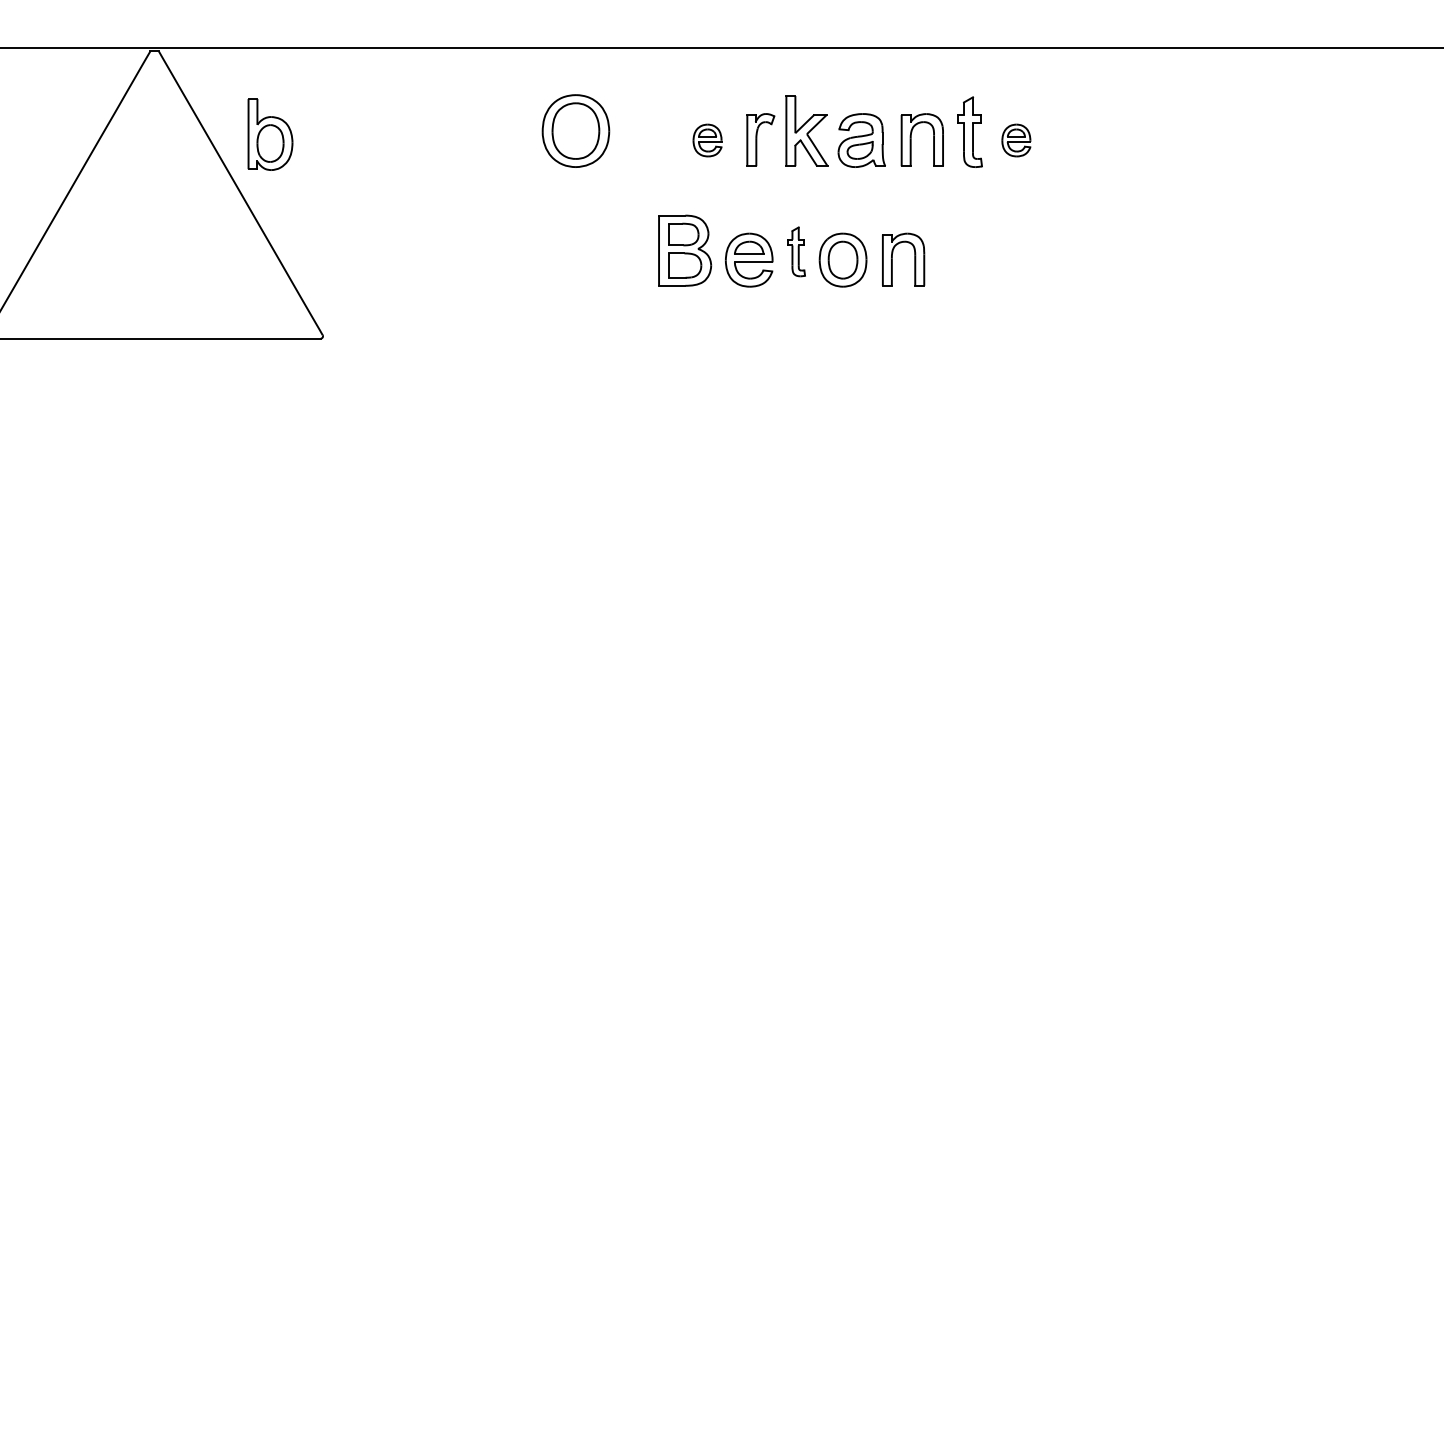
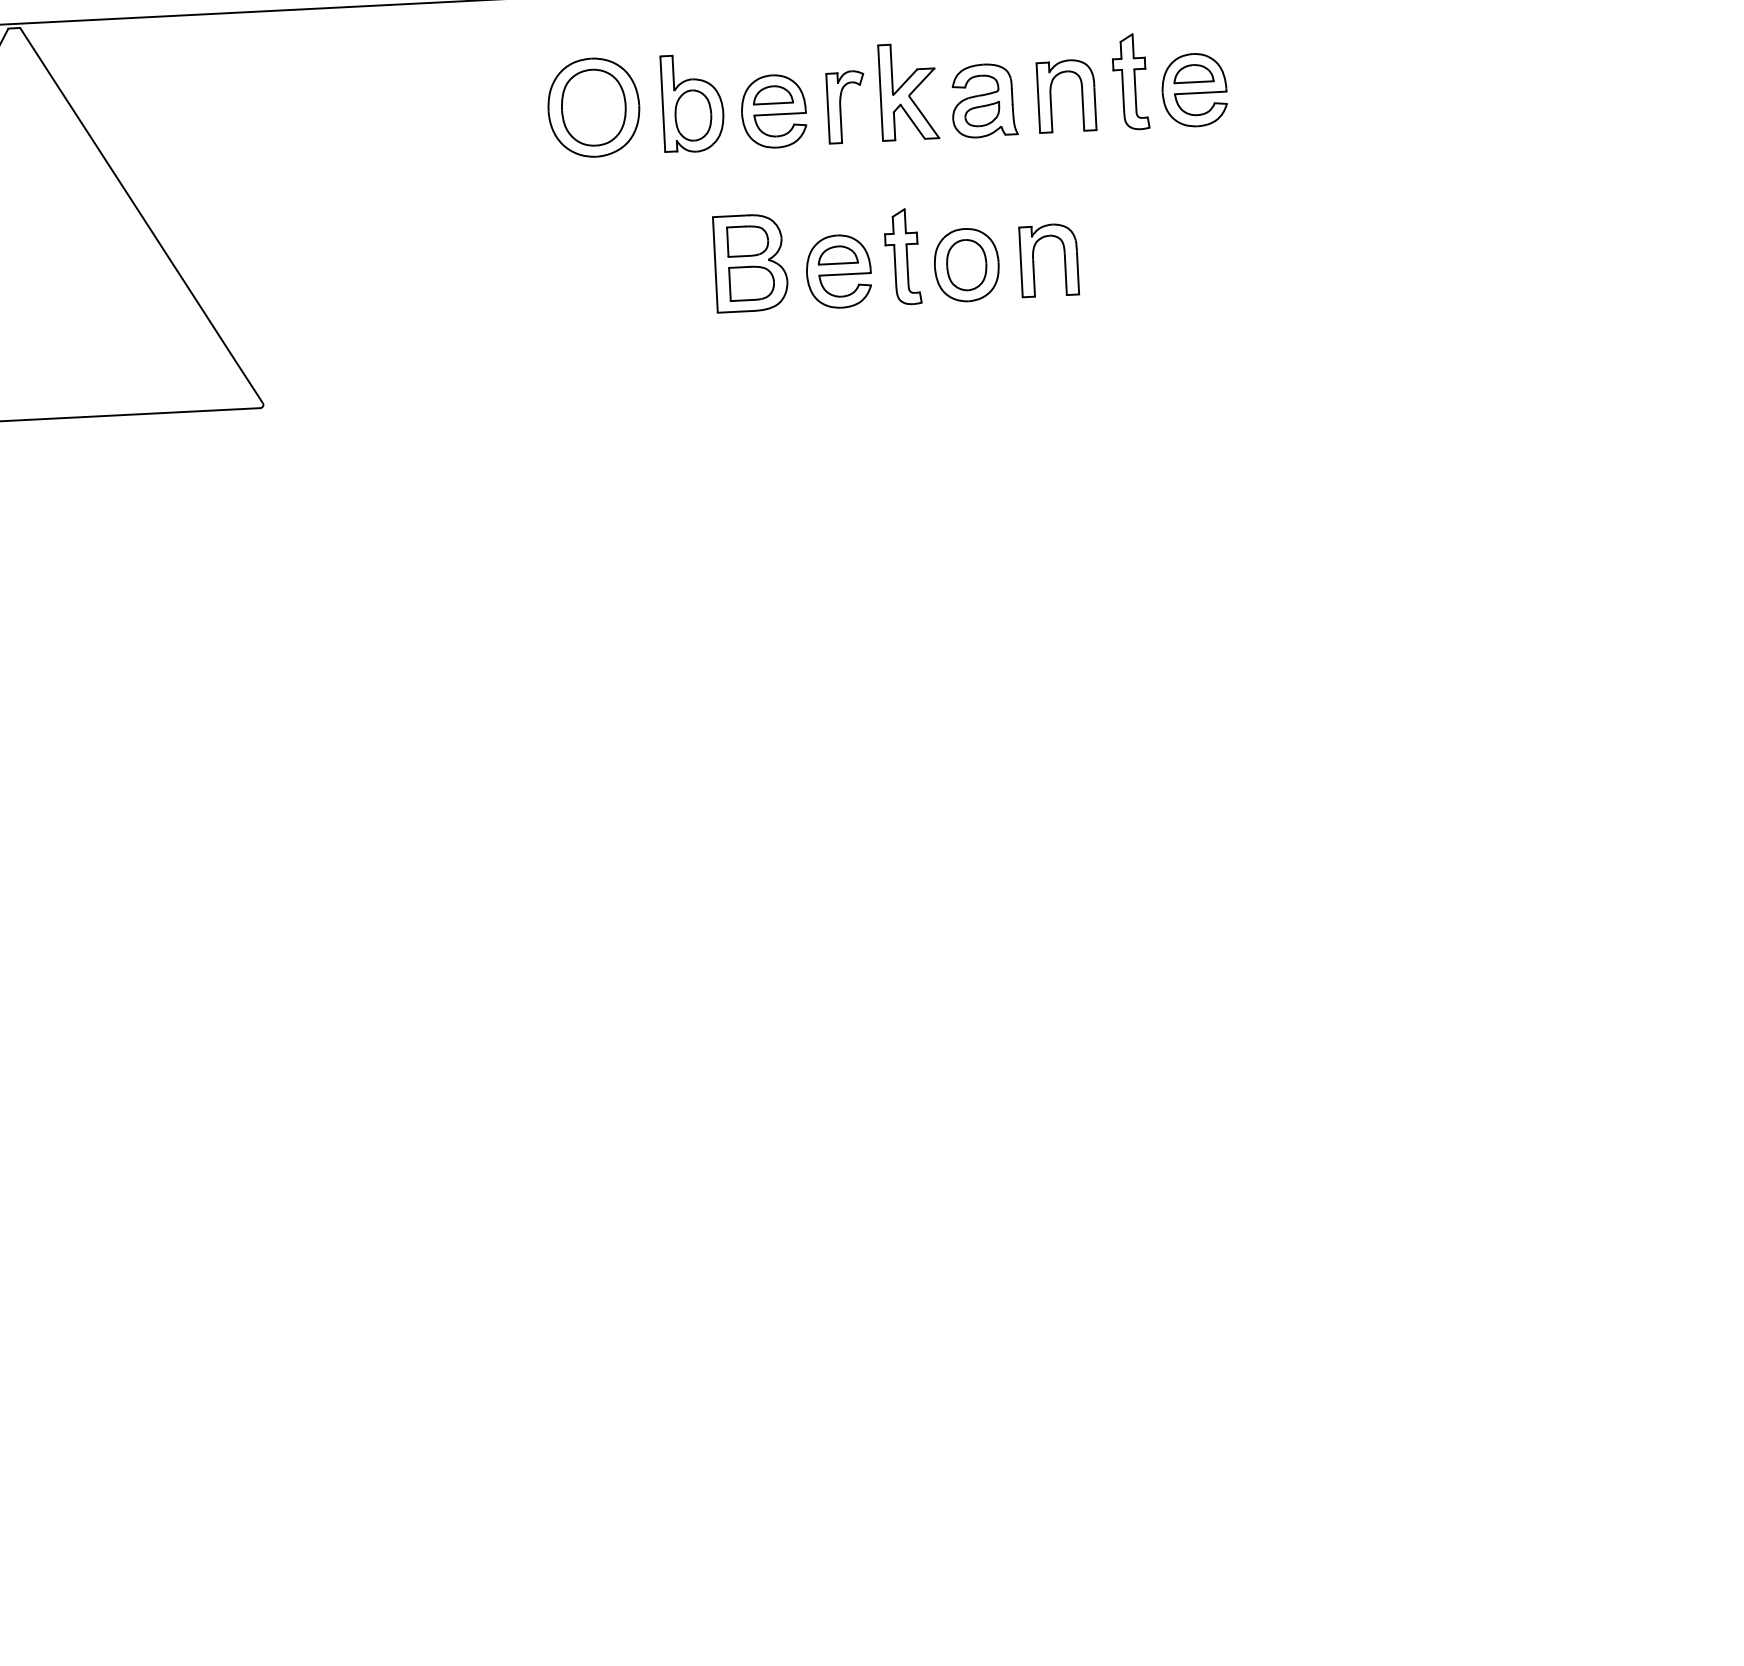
part: (270, 134) -> (692, 103), moved
part: (707, 140) -> (773, 111), size x1.67
part: (1016, 140) -> (1194, 90), size x1.67
part: (796, 251) -> (902, 256), size x1.43

